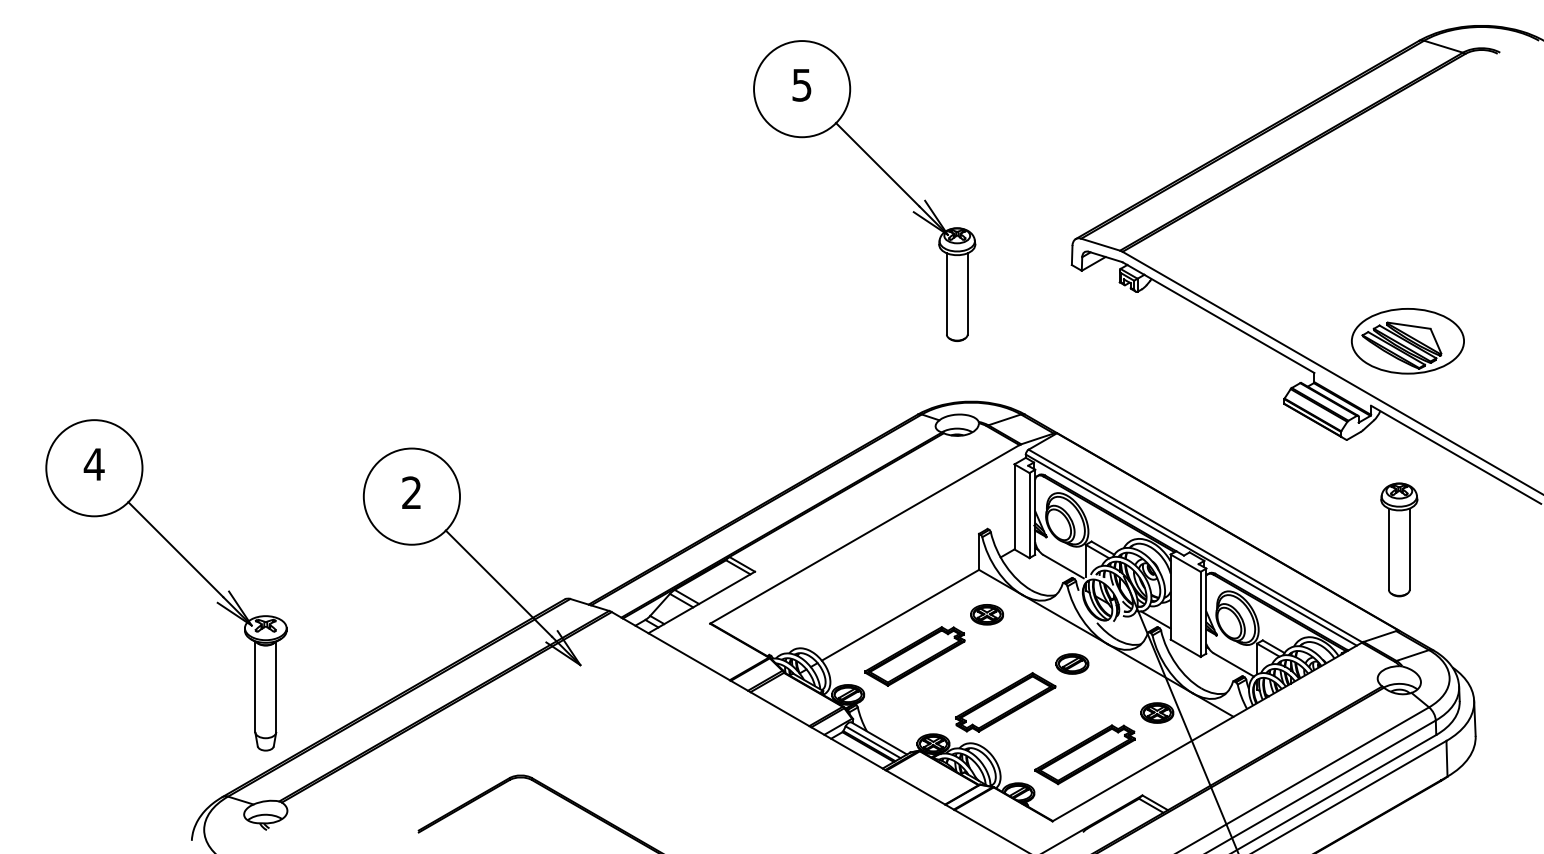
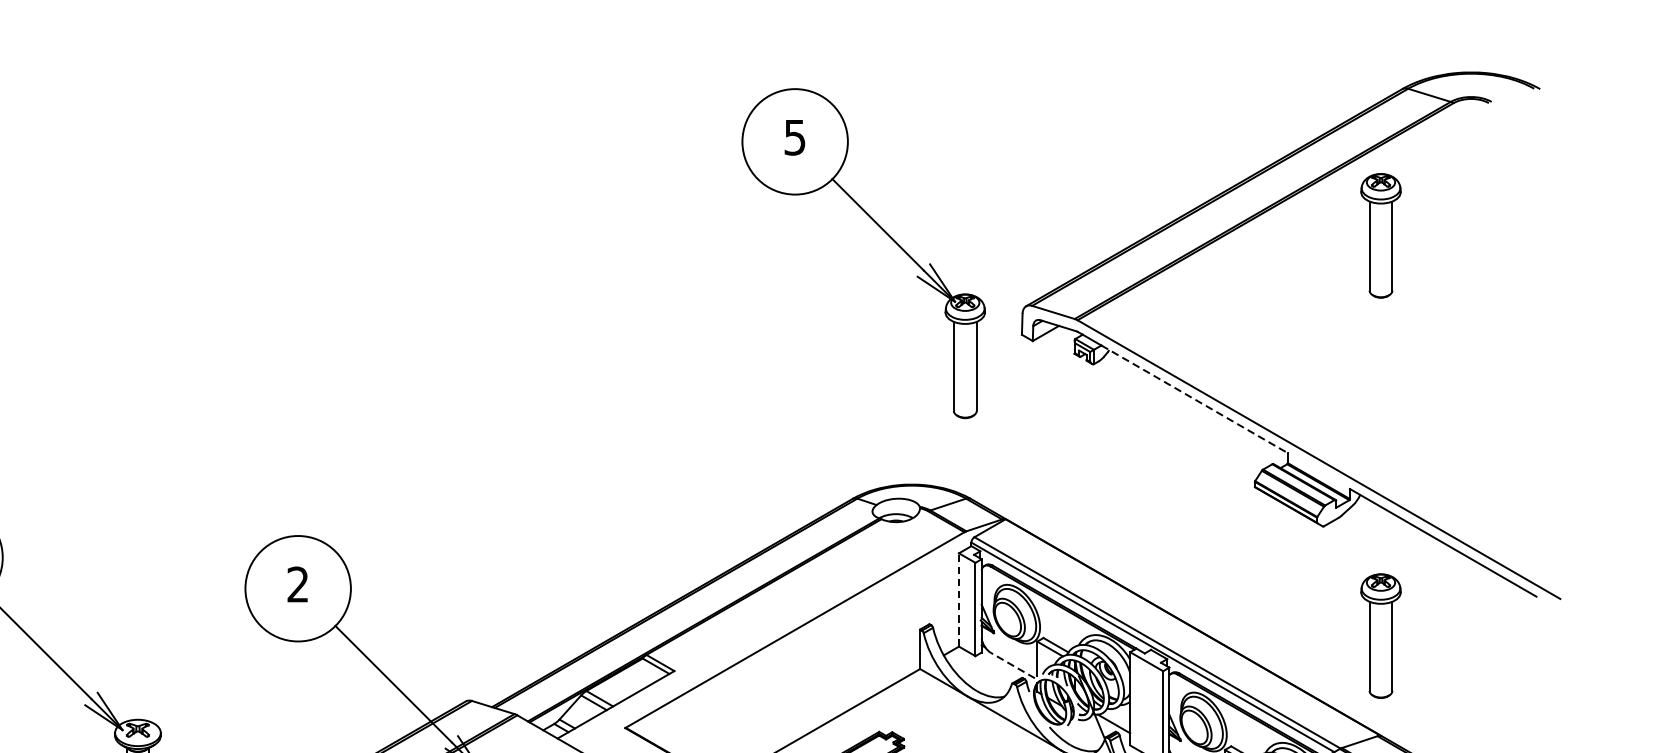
part: (883, 171) -> (884, 232), moved
part: (1399, 174) -> (1381, 235), added
line: (1229, 324) -> (1194, 399), solid -> dashed
part: (1407, 341) -> (1389, 418), removed
line: (1014, 506) -> (958, 599), solid -> dashed
line: (1063, 566) -> (1012, 665), solid -> dashed
part: (986, 614) -> (928, 717), removed

